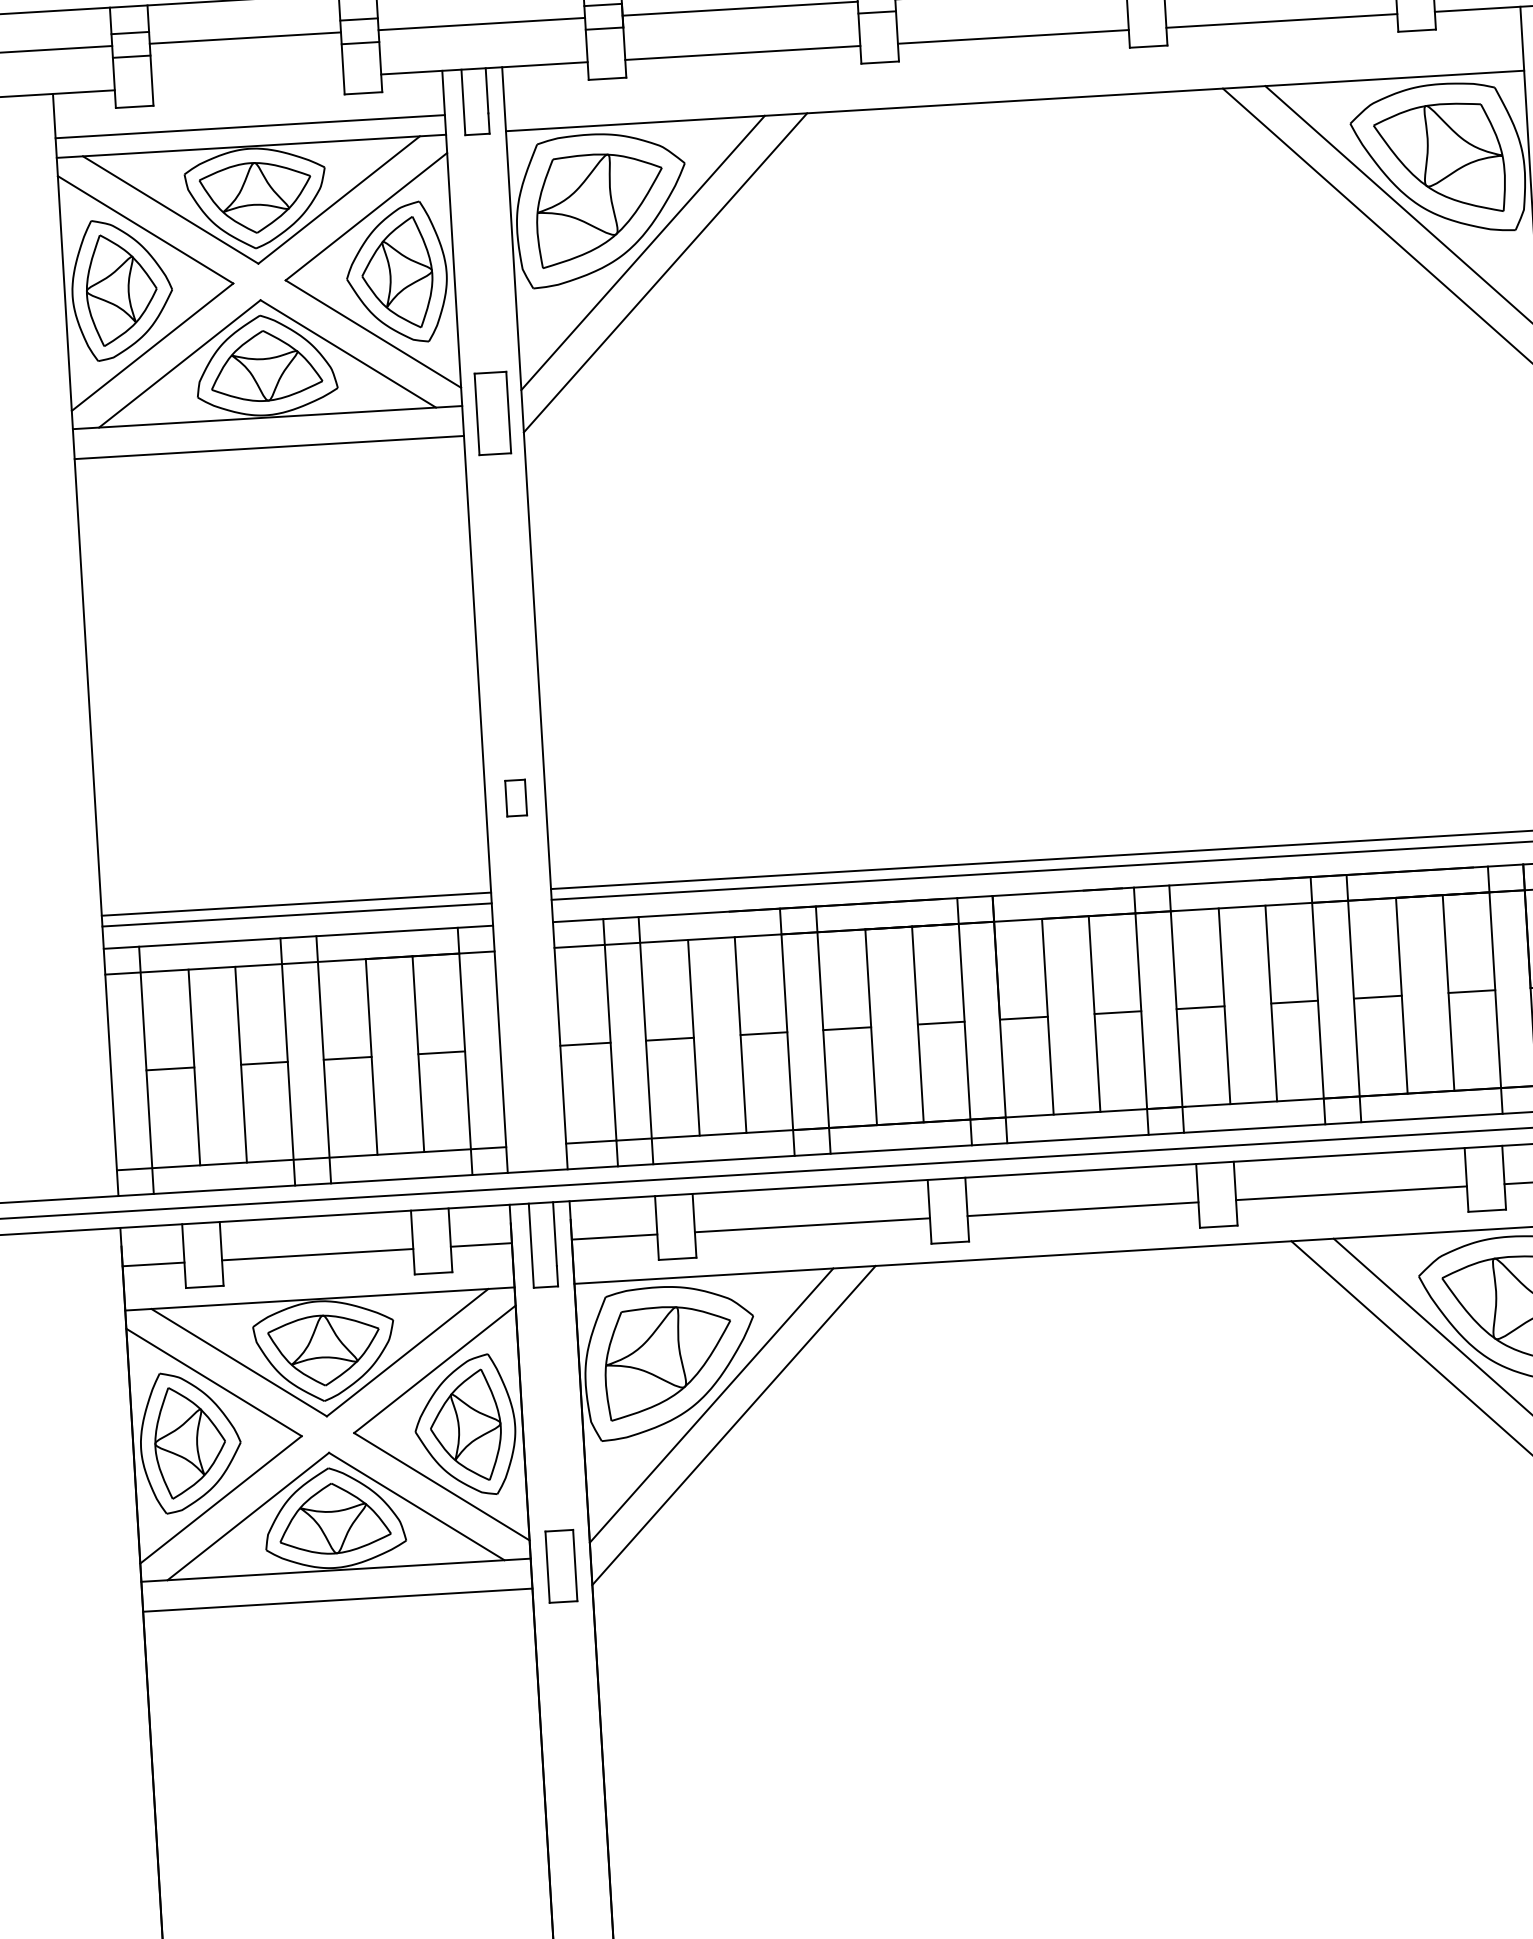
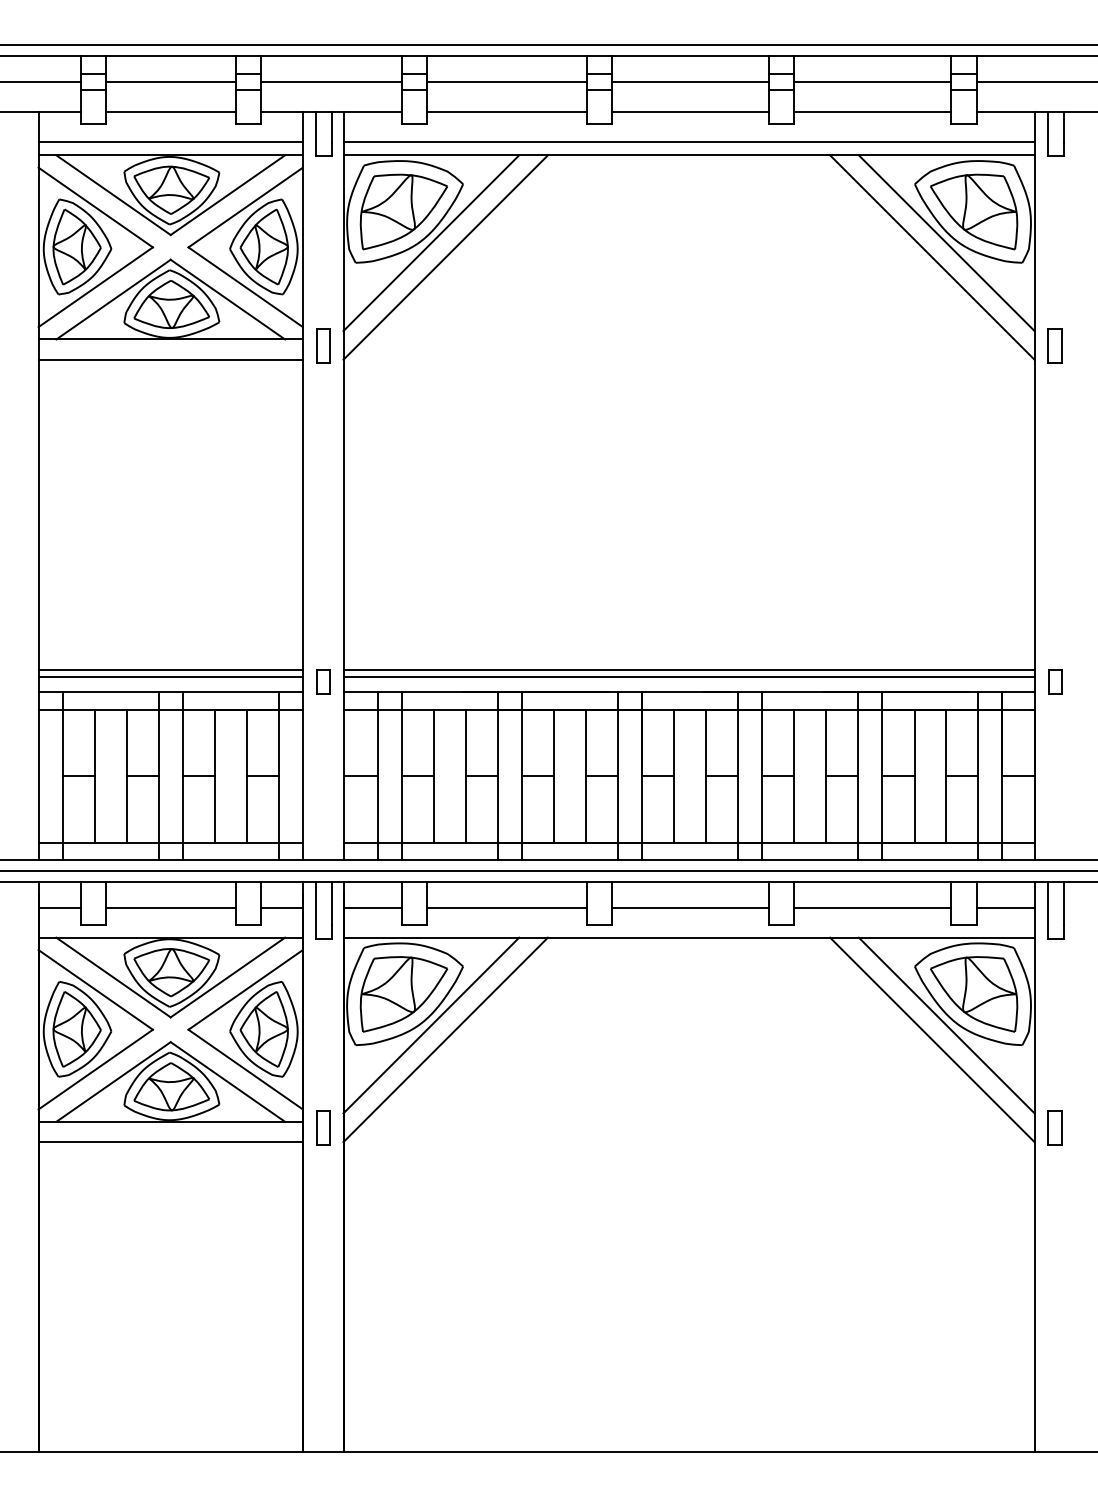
line: (247, 81) -> (170, 111), added
line: (1013, 82) -> (688, 142), added
part: (493, 413) -> (323, 345), size x0.62
part: (516, 797) -> (323, 681), moved
part: (561, 1565) -> (323, 1127), size x0.71

